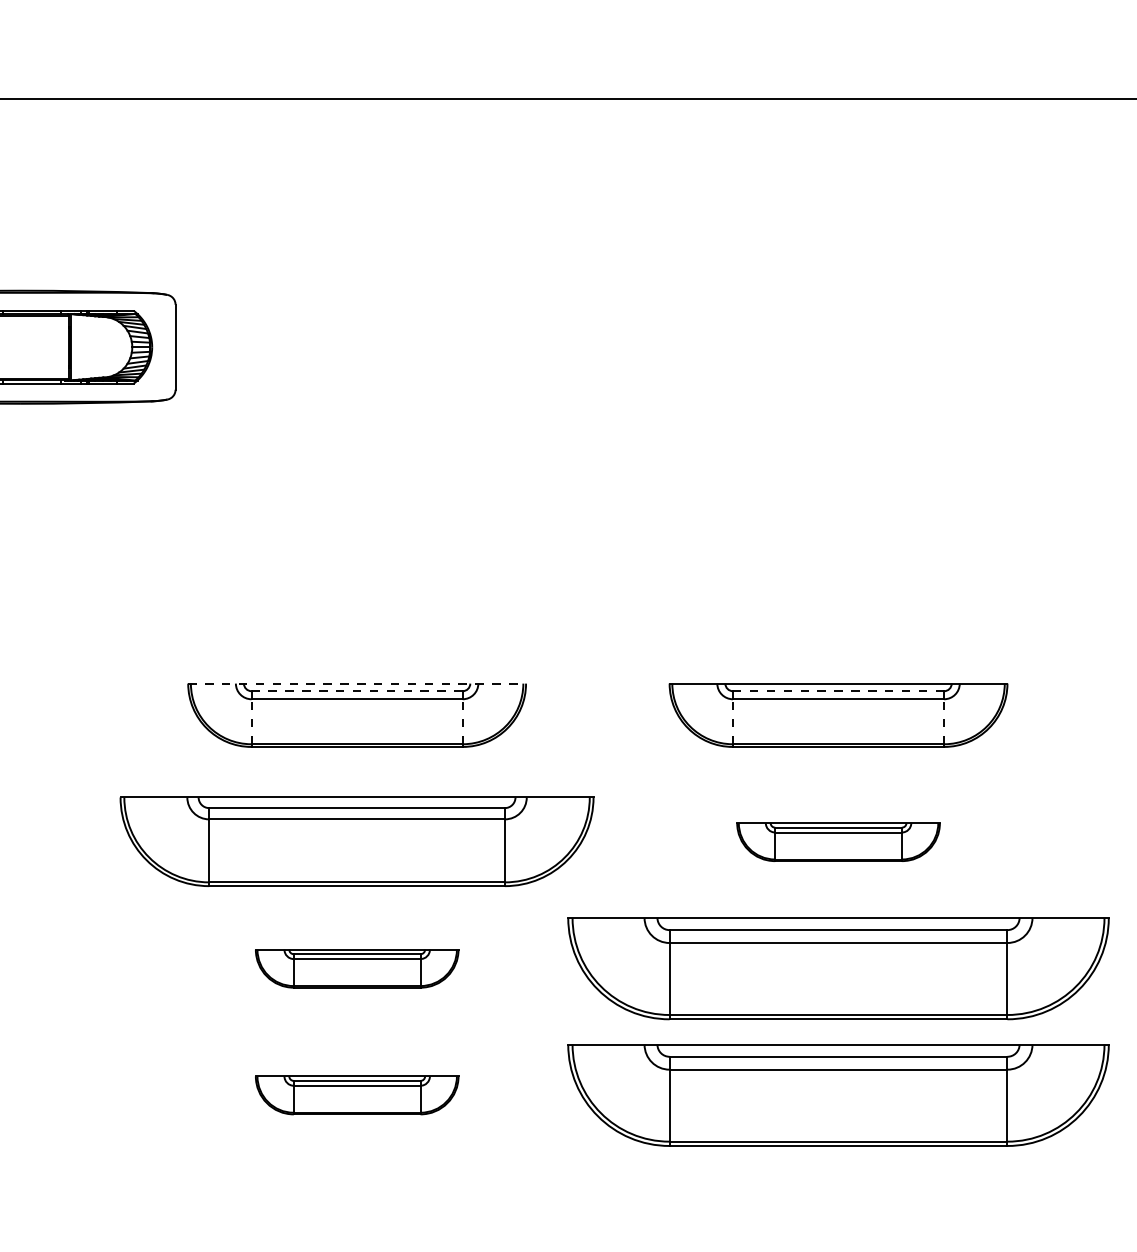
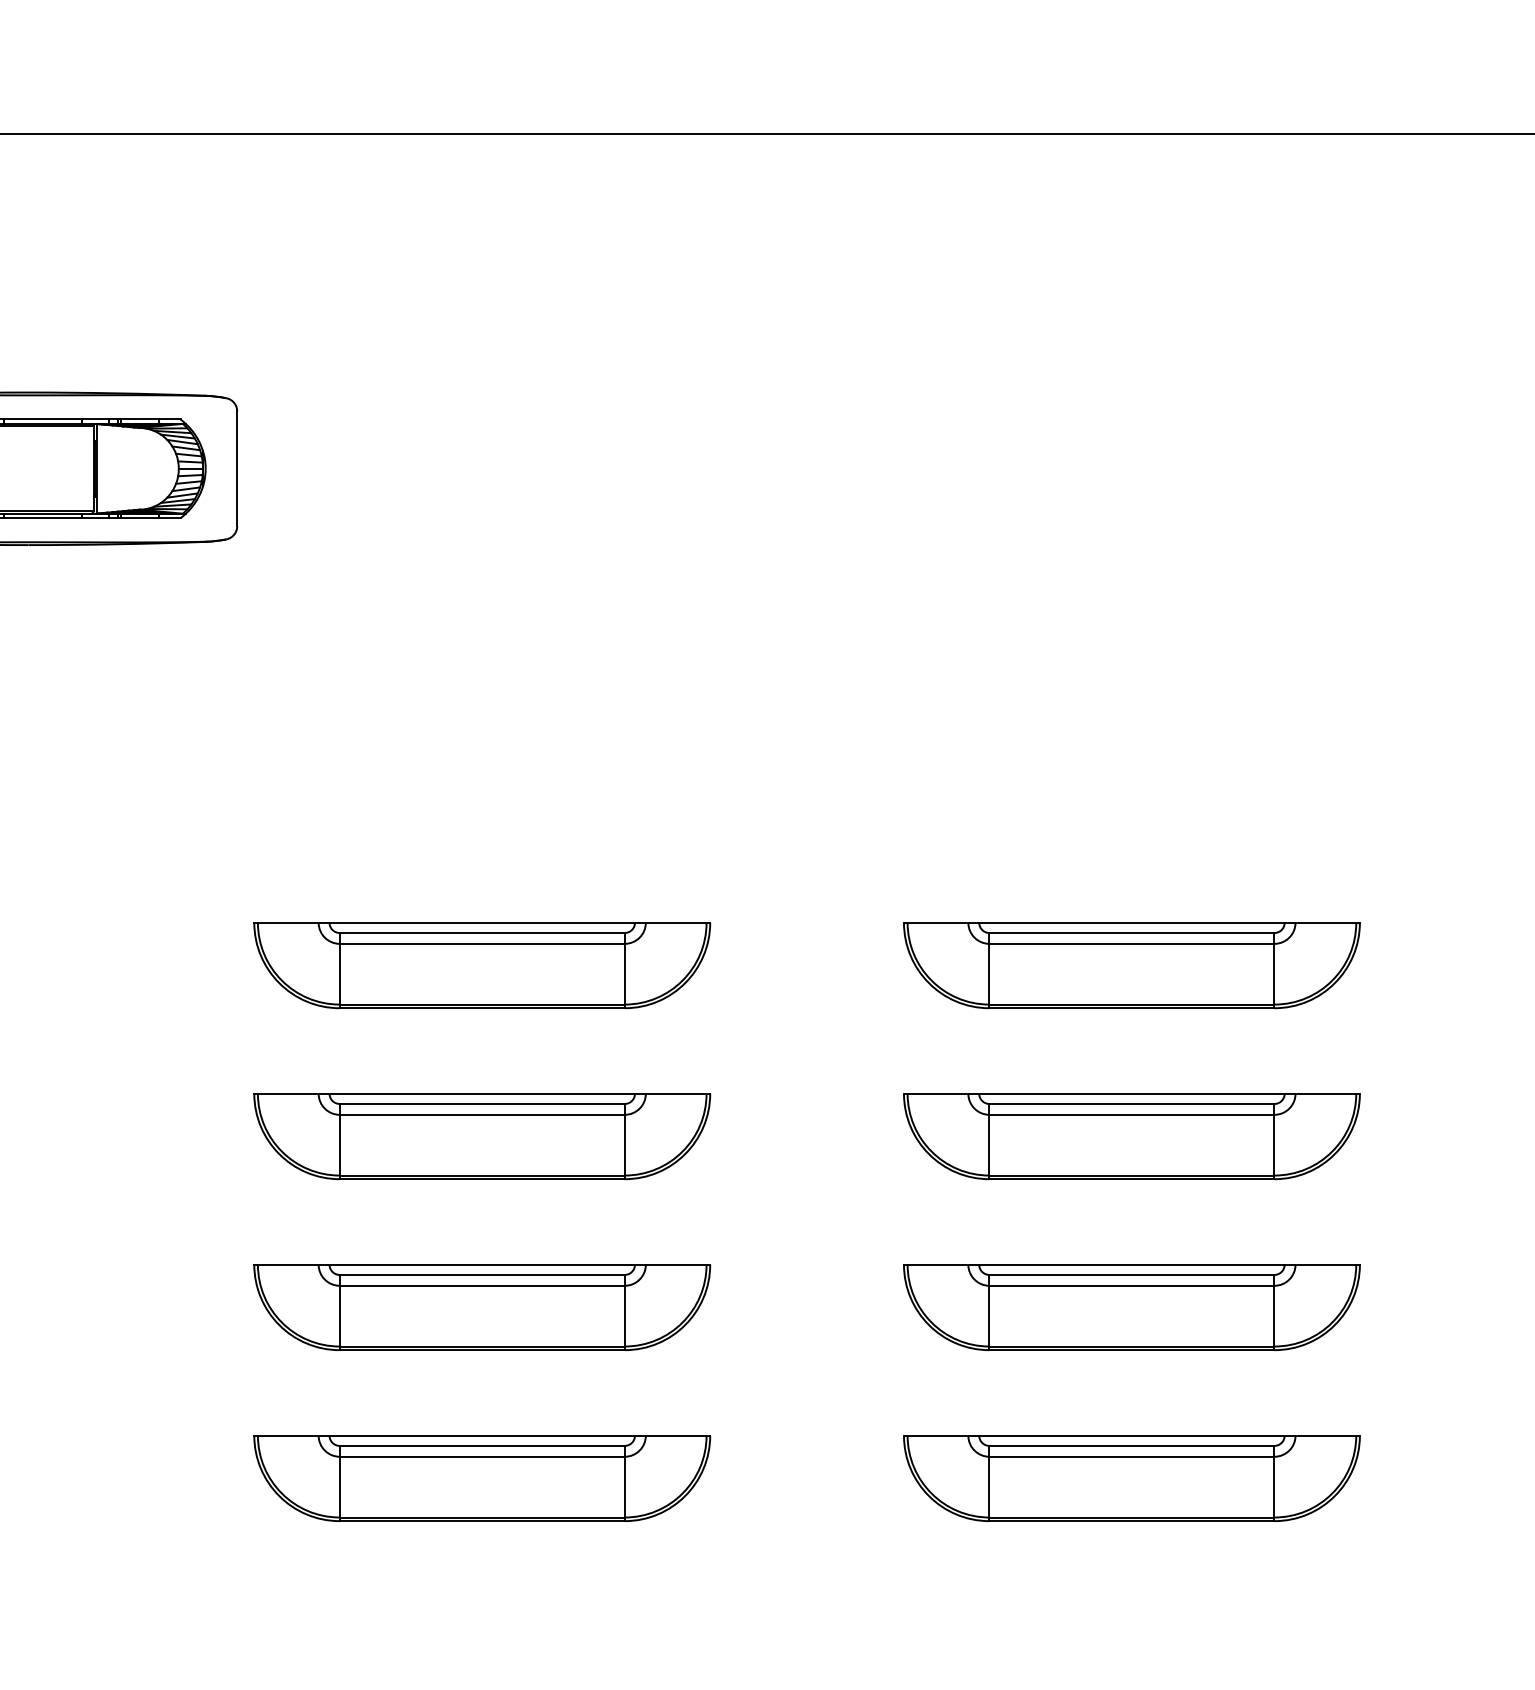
line: (357, 683) -> (482, 922), dashed -> solid
line: (357, 691) -> (482, 933), dashed -> solid
line: (838, 691) -> (1132, 933), dashed -> solid
line: (251, 721) -> (339, 973), dashed -> solid
line: (462, 721) -> (624, 973), dashed -> solid
line: (733, 721) -> (989, 973), dashed -> solid
line: (944, 721) -> (1274, 973), dashed -> solid
part: (357, 842) -> (482, 1136), size x0.71
part: (838, 842) -> (1131, 1136), size x1.67
part: (357, 968) -> (482, 1307), size x1.67
part: (838, 968) -> (1131, 1307), size x0.62
part: (357, 1095) -> (482, 1478), size x1.67
part: (838, 1095) -> (1131, 1478), size x0.62

